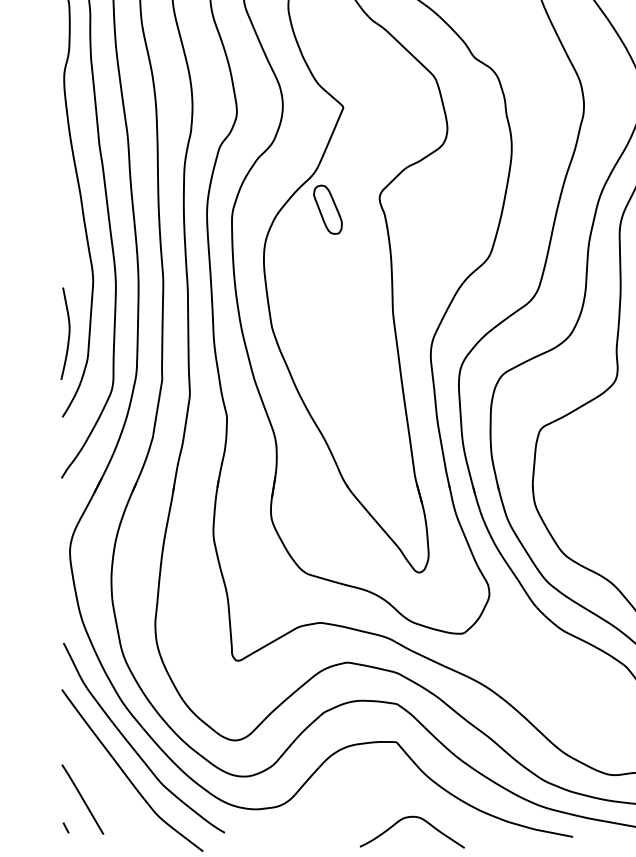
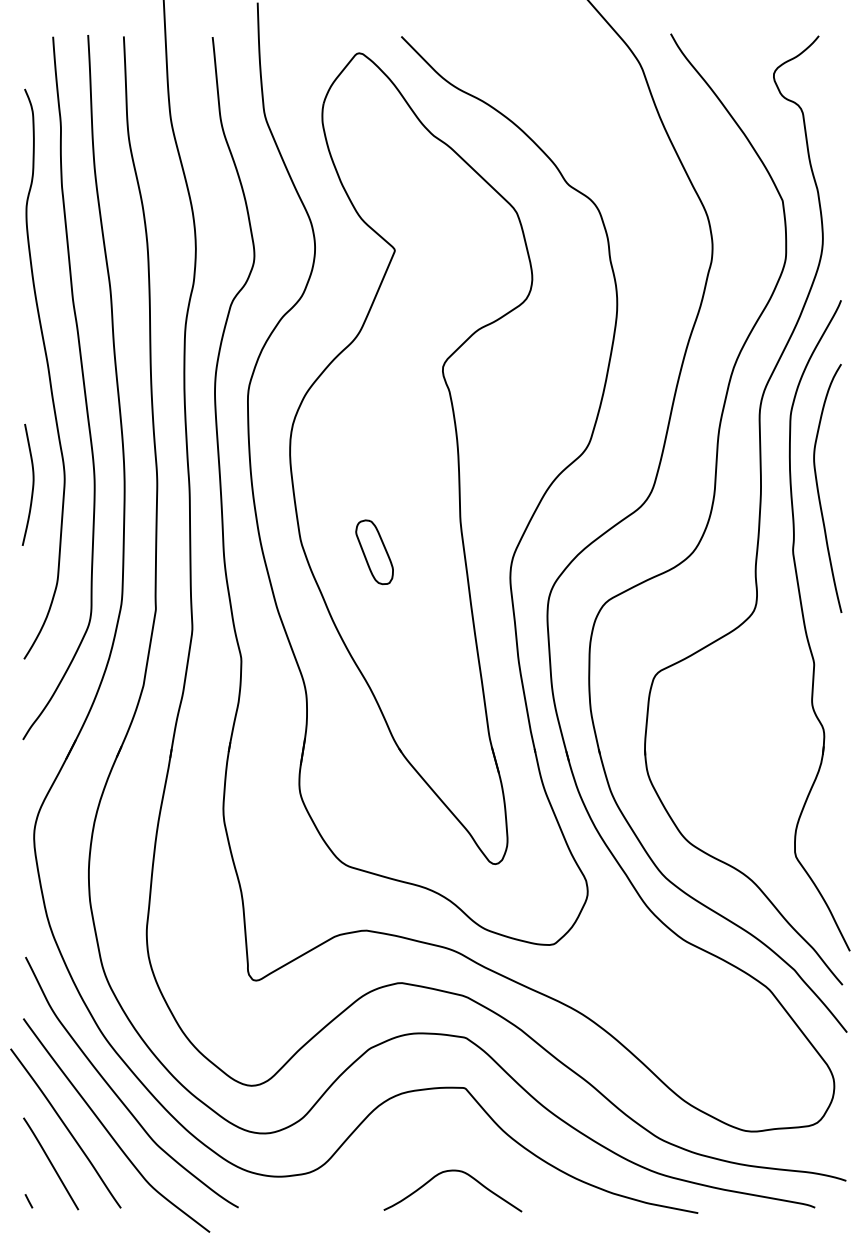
part: (327, 209) -> (374, 552), moved
curve: (68, 333) -> (32, 484), moved
curve: (93, 772) -> (65, 1127), added
curve: (407, 818) -> (446, 1172), moved

